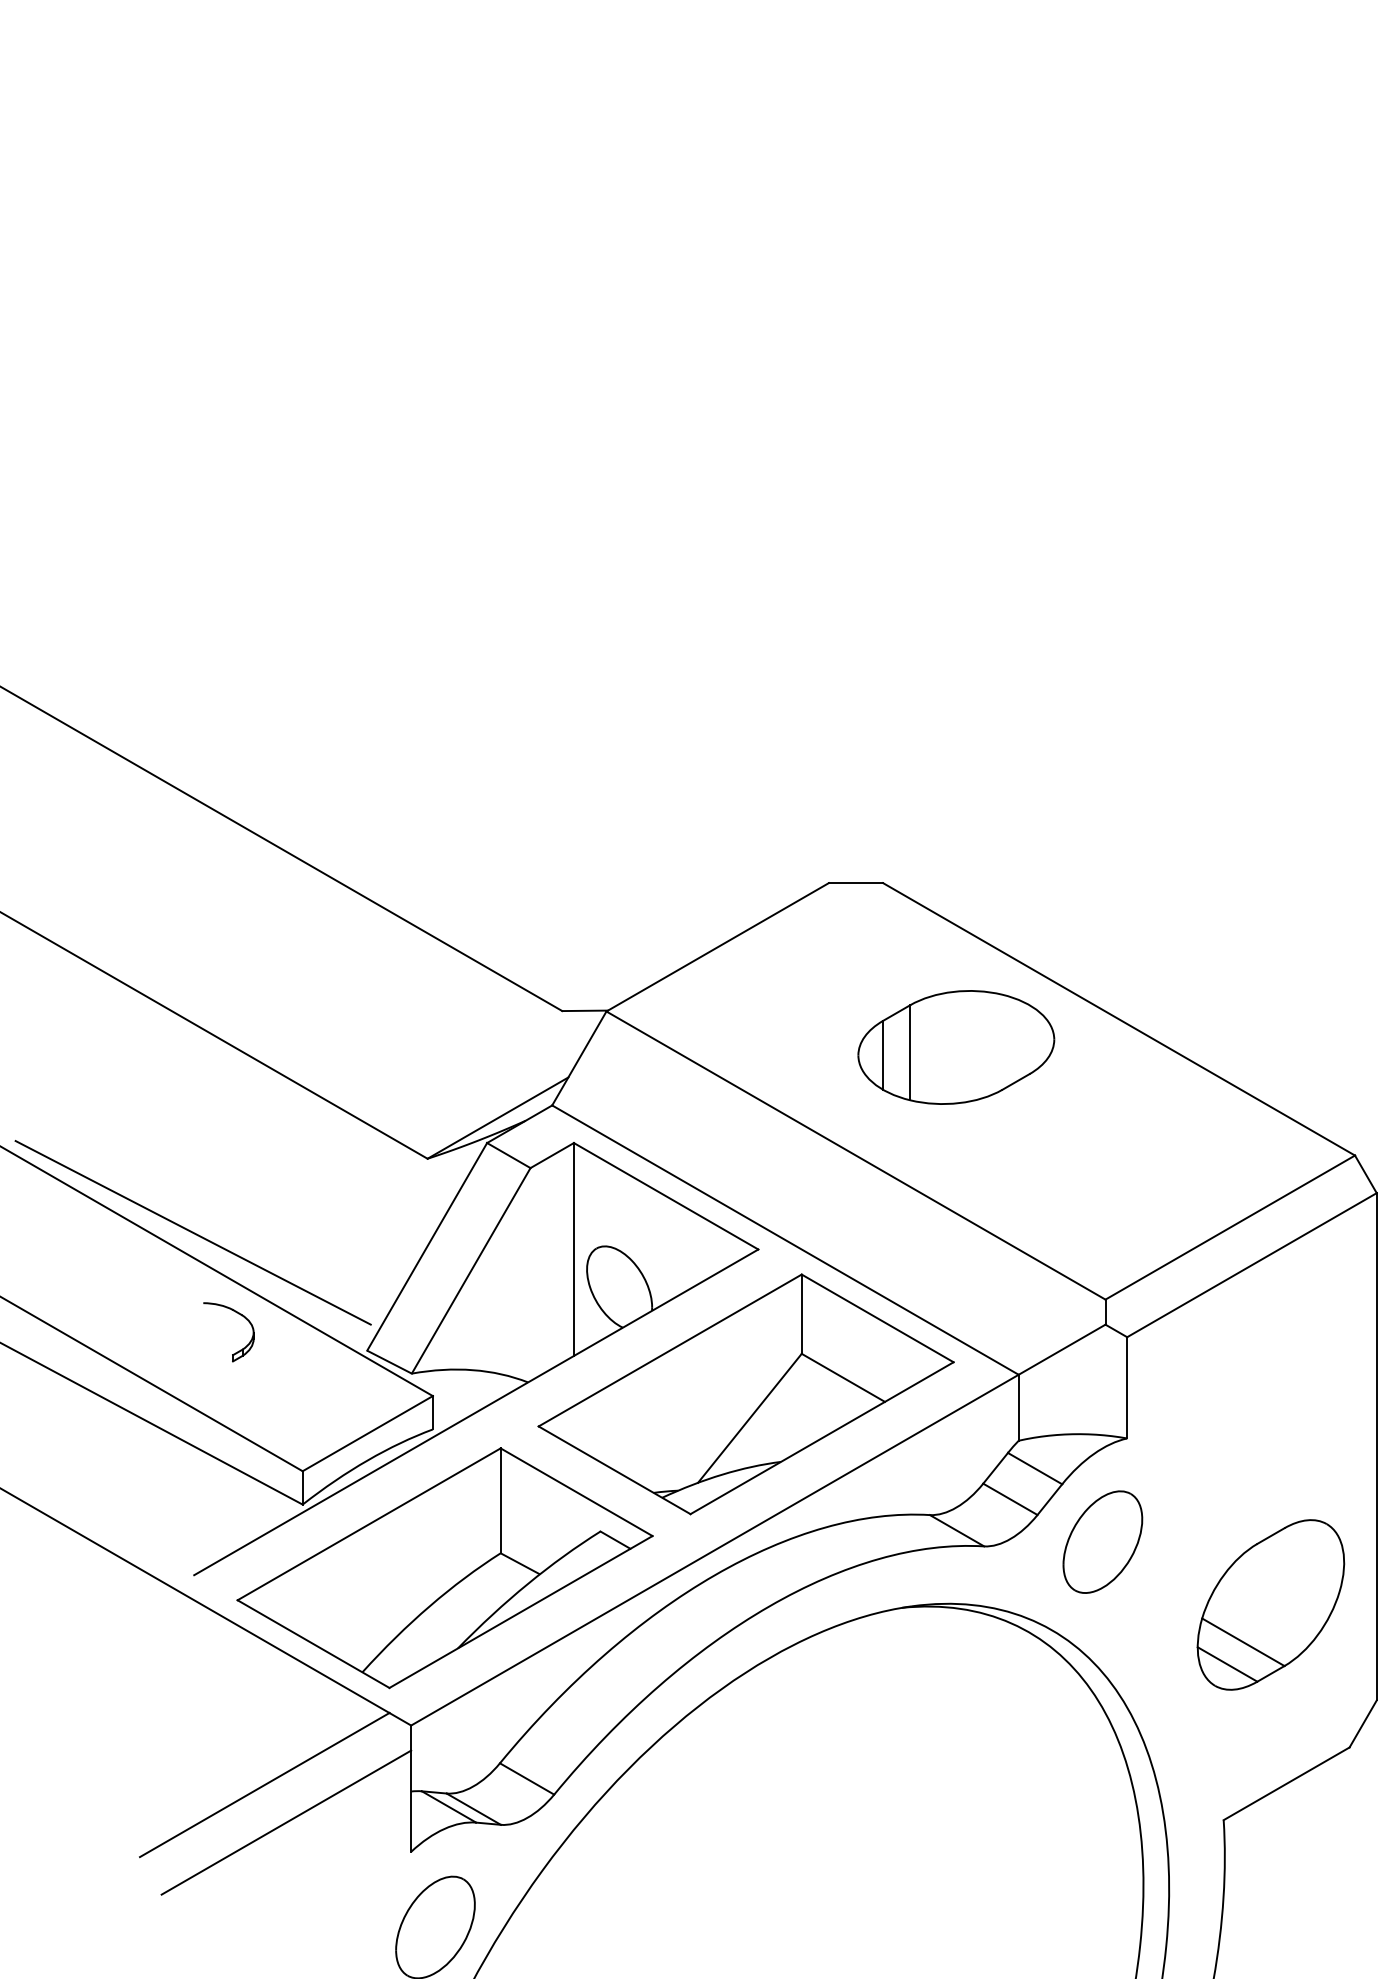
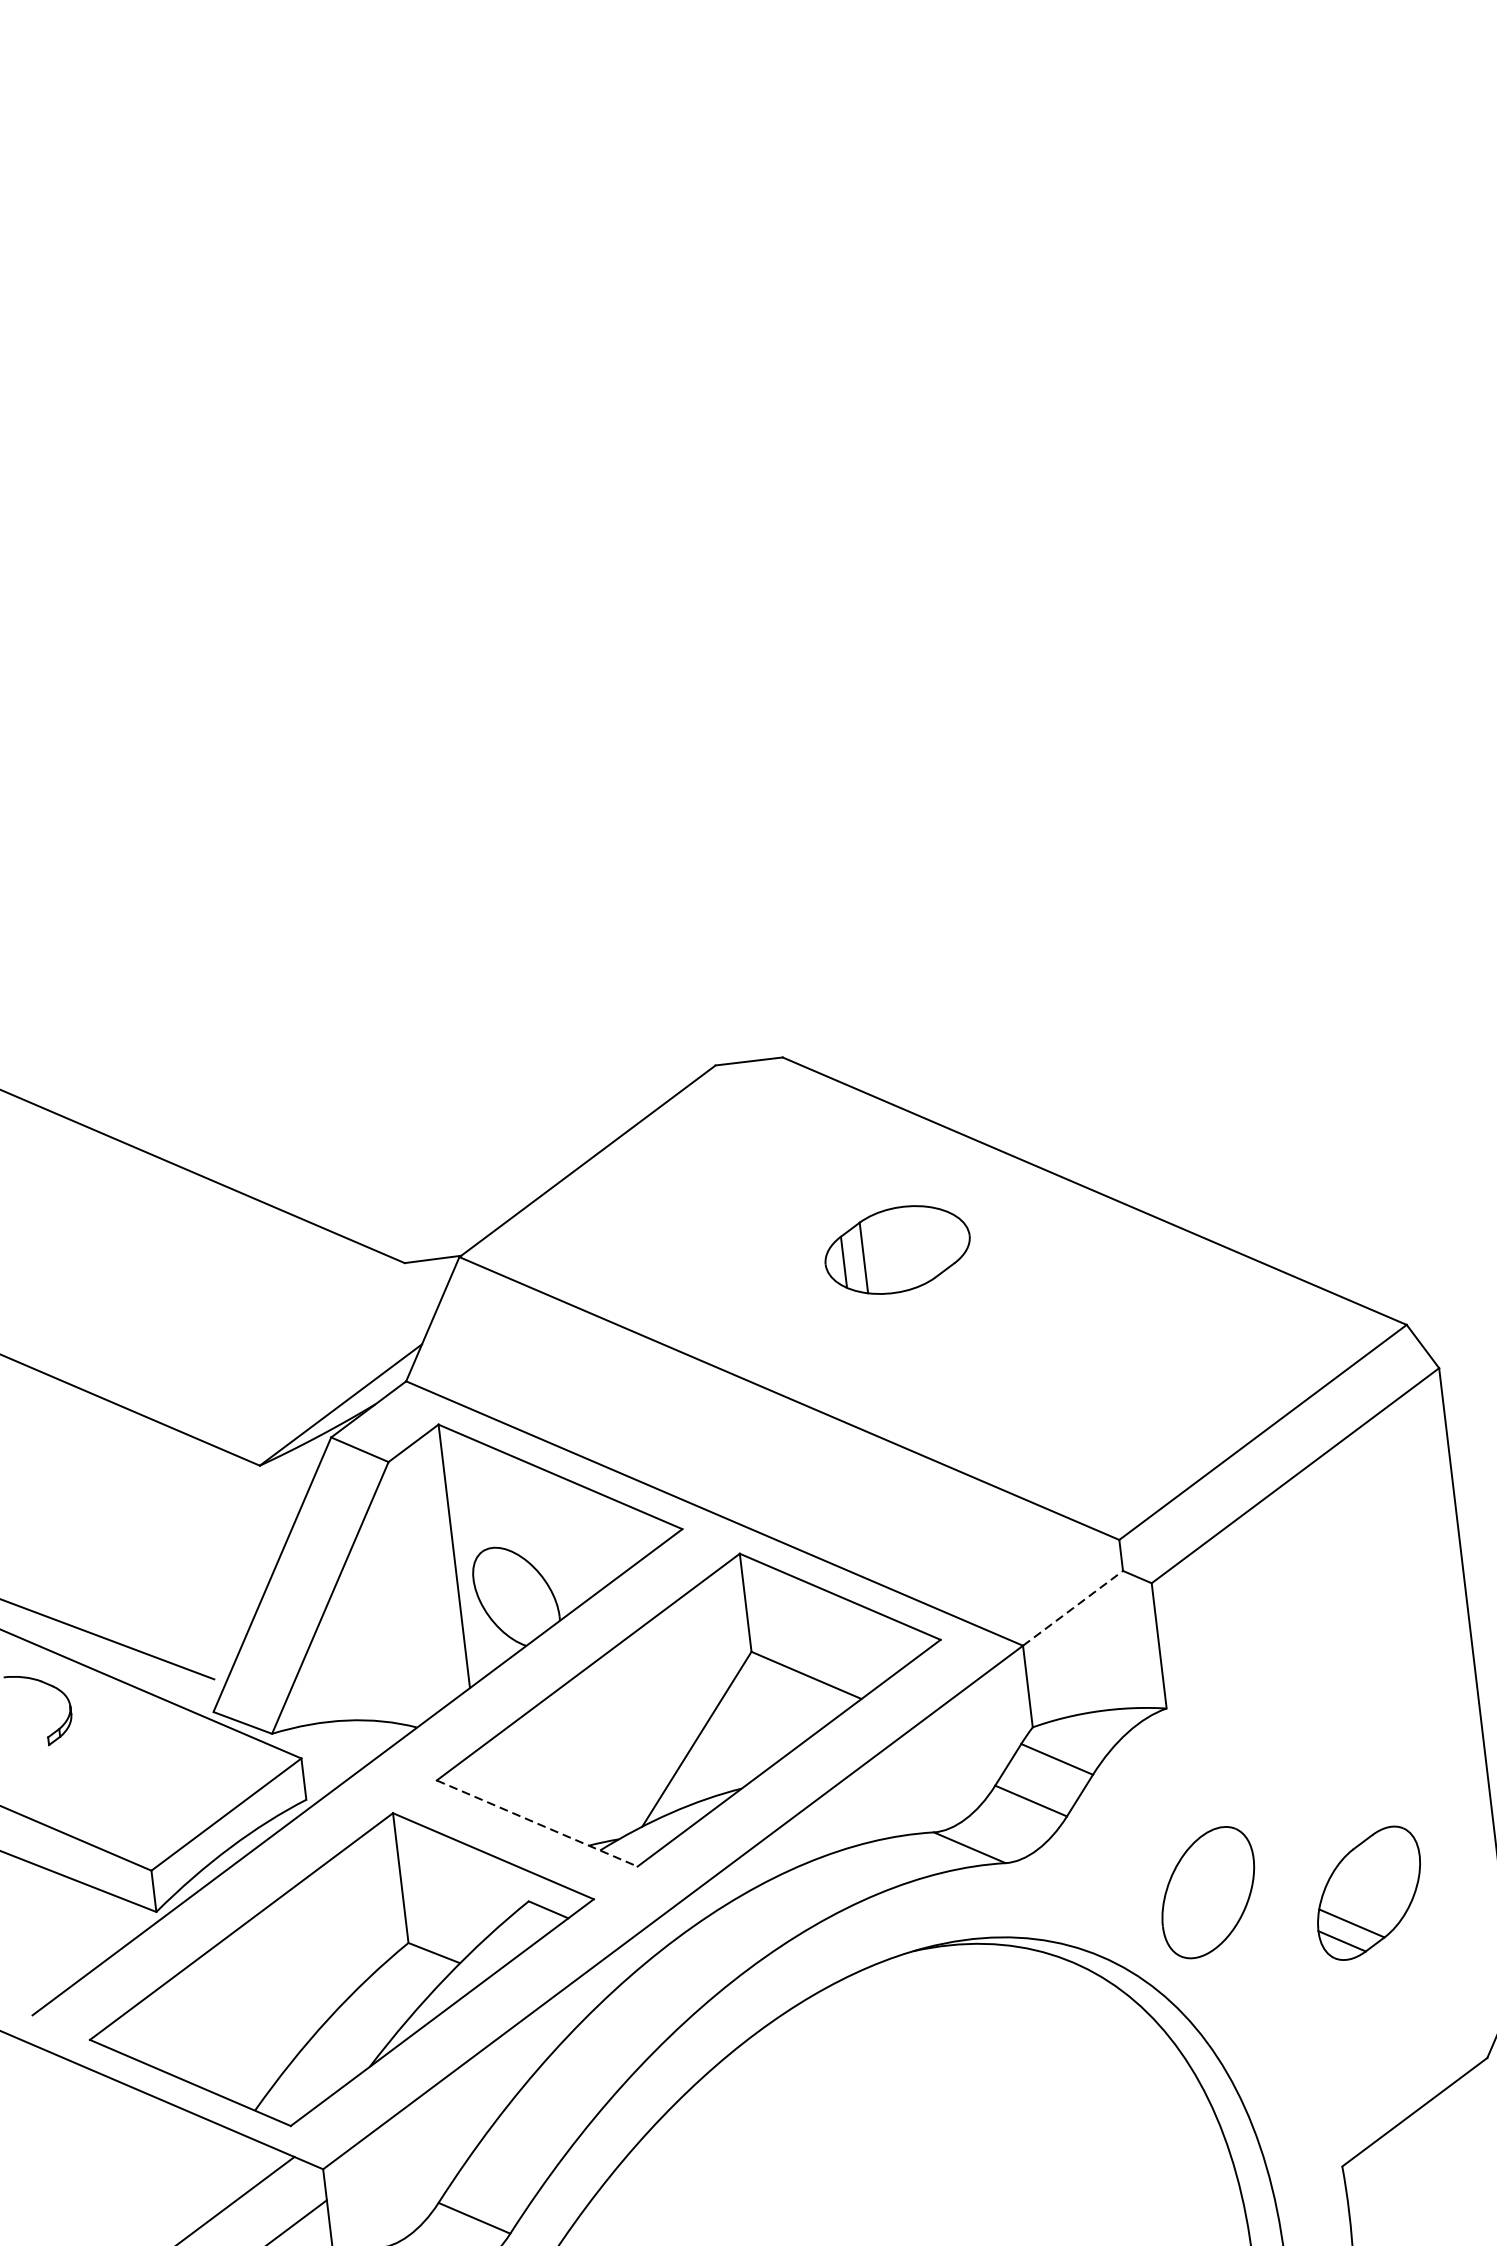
part: (956, 1047) -> (897, 1250), size x0.6
line: (1062, 1349) -> (1073, 1607), solid -> dashed
line: (614, 1470) -> (537, 1823), solid -> dashed
part: (1102, 1541) -> (1207, 1891), moved
part: (1270, 1604) -> (1368, 1892), size x0.6

